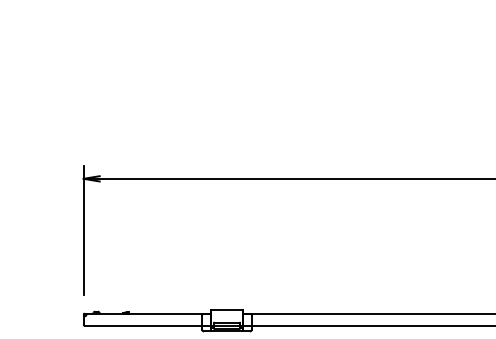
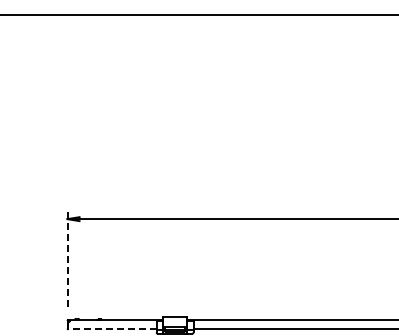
line: (83, 231) -> (67, 258), solid -> dashed
line: (142, 325) -> (111, 329), solid -> dashed

